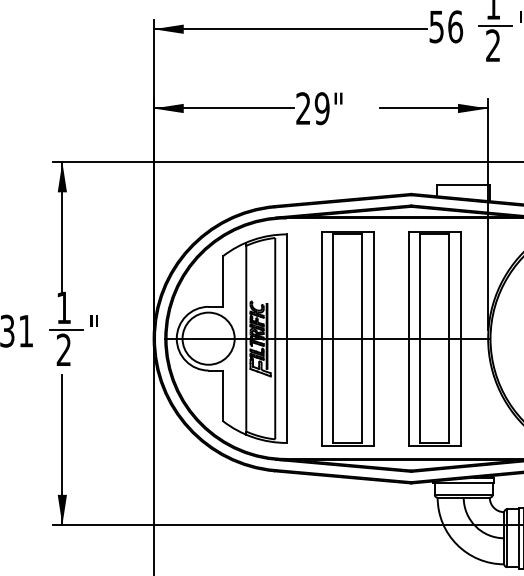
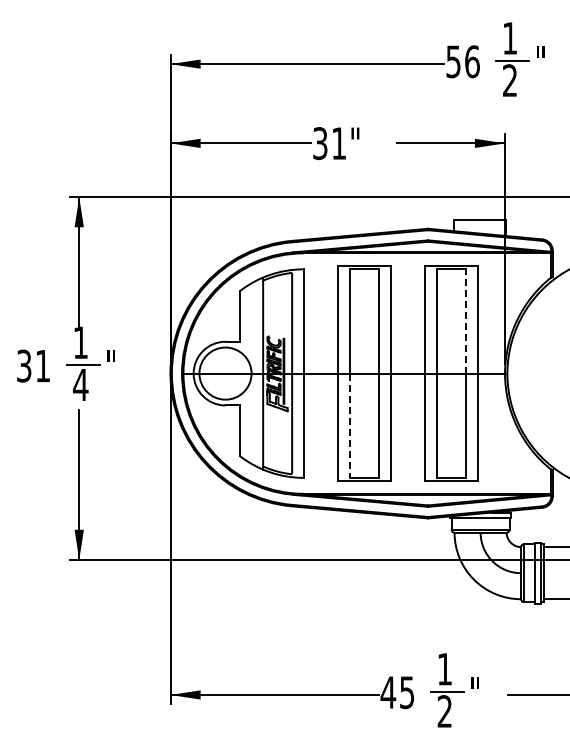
text: (312, 108) -> (329, 143), 29" -> 31"
line: (448, 285) -> (465, 320), solid -> dashed
text: (63, 349) -> (80, 384), 2 -> 4
line: (333, 391) -> (350, 426), solid -> dashed

